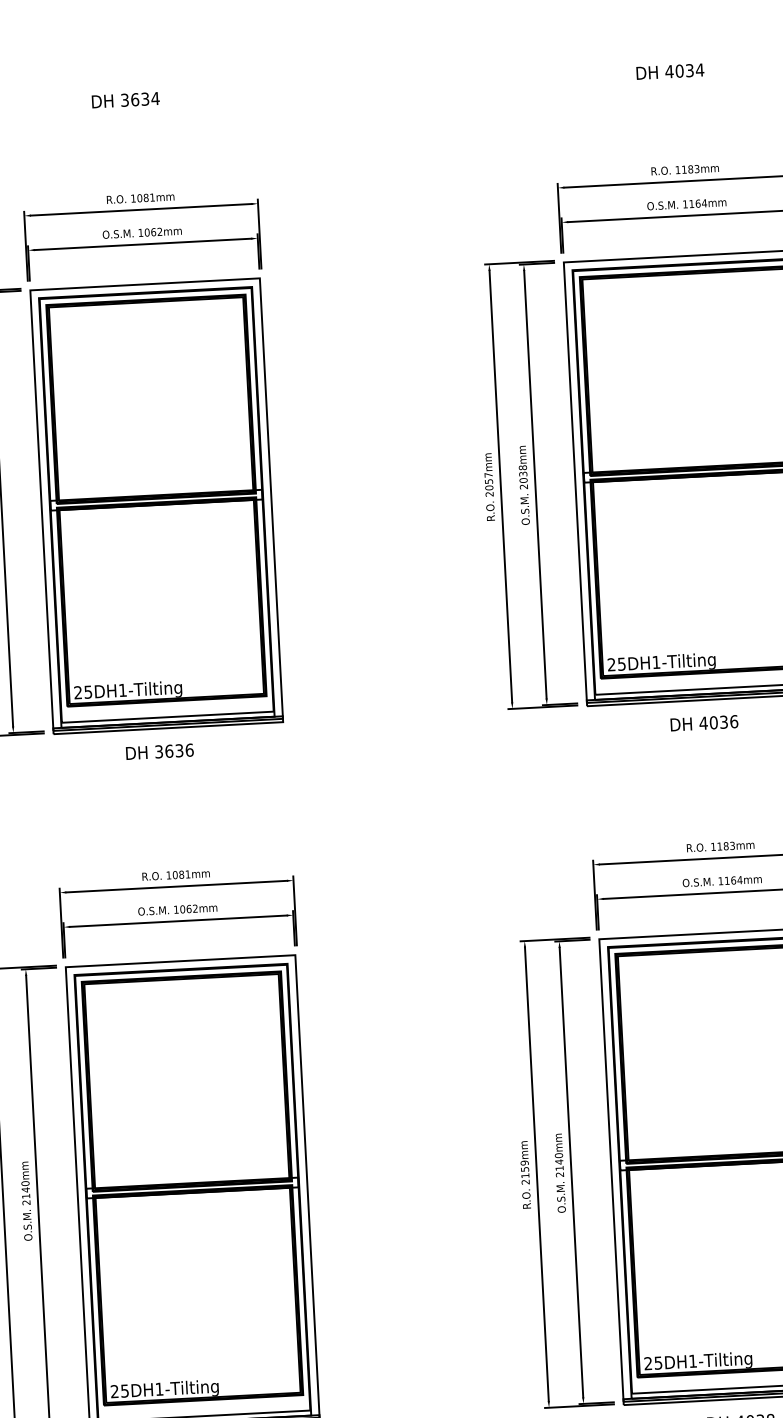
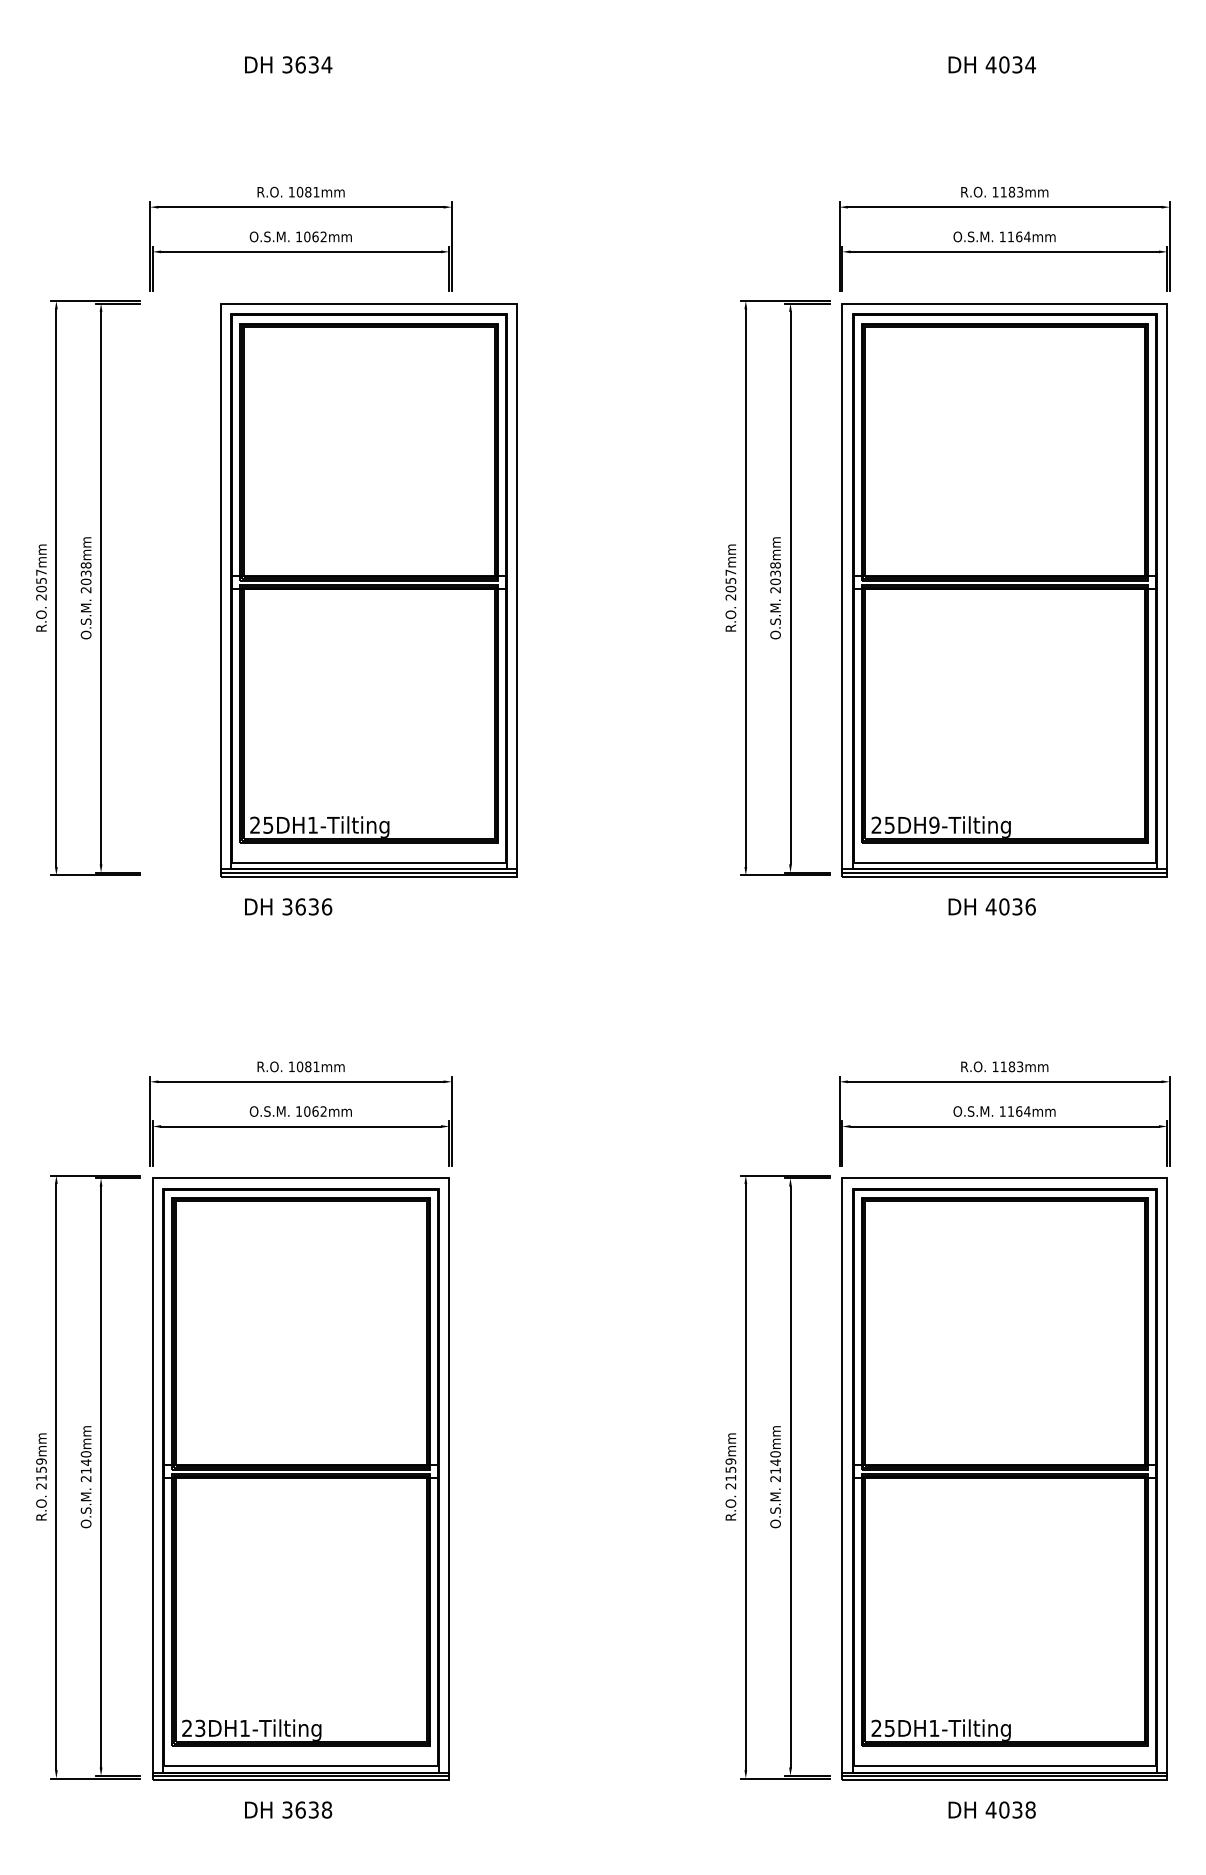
part: (156, 506) -> (368, 590), moved
text: (656, 661) -> (934, 824), 25DH1-Tilting -> 25DH9-Tilting
text: (125, 1390) -> (200, 1727), 25DH1-Tilting -> 23DH1-Tilting

